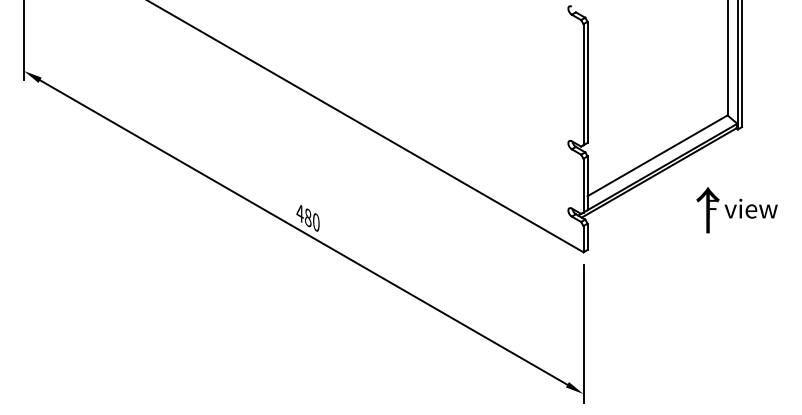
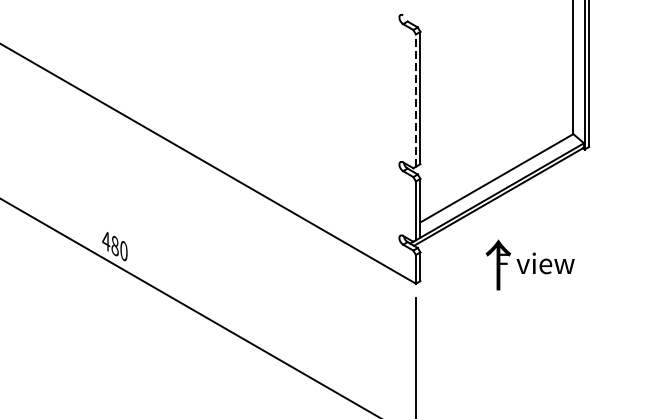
line: (583, 84) -> (415, 100), solid -> dashed
text: (736, 210) -> (529, 265), moved

